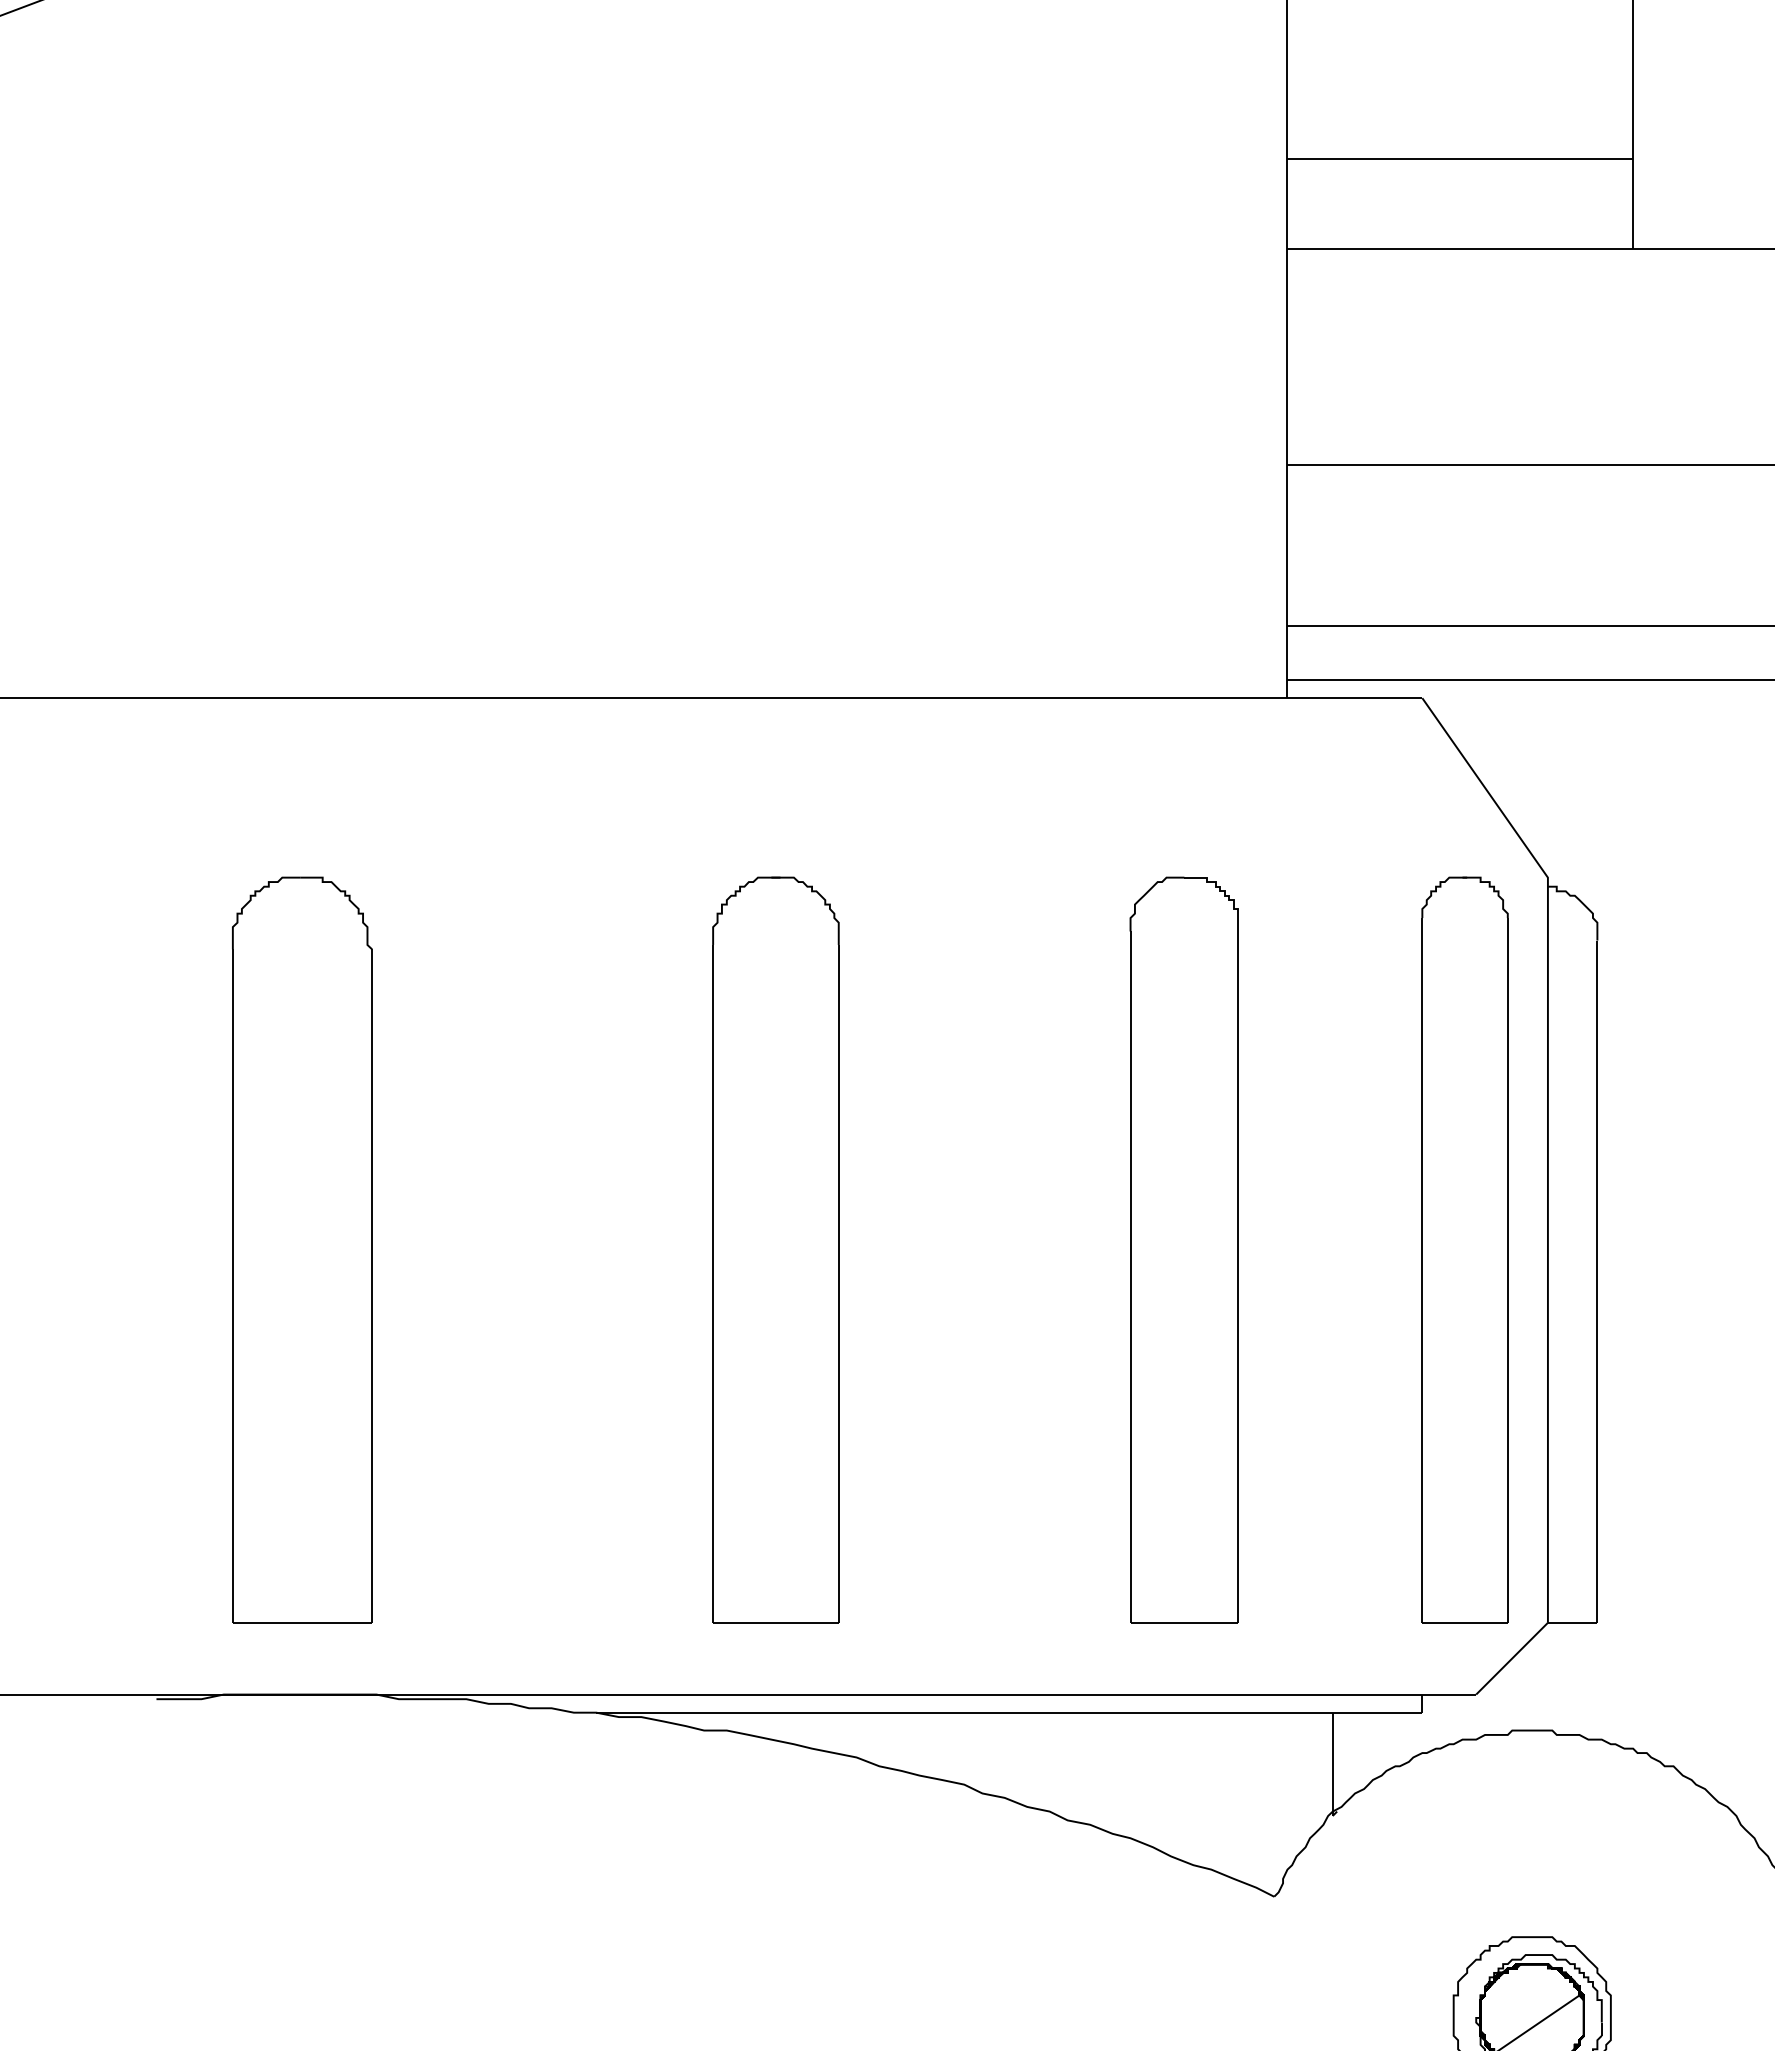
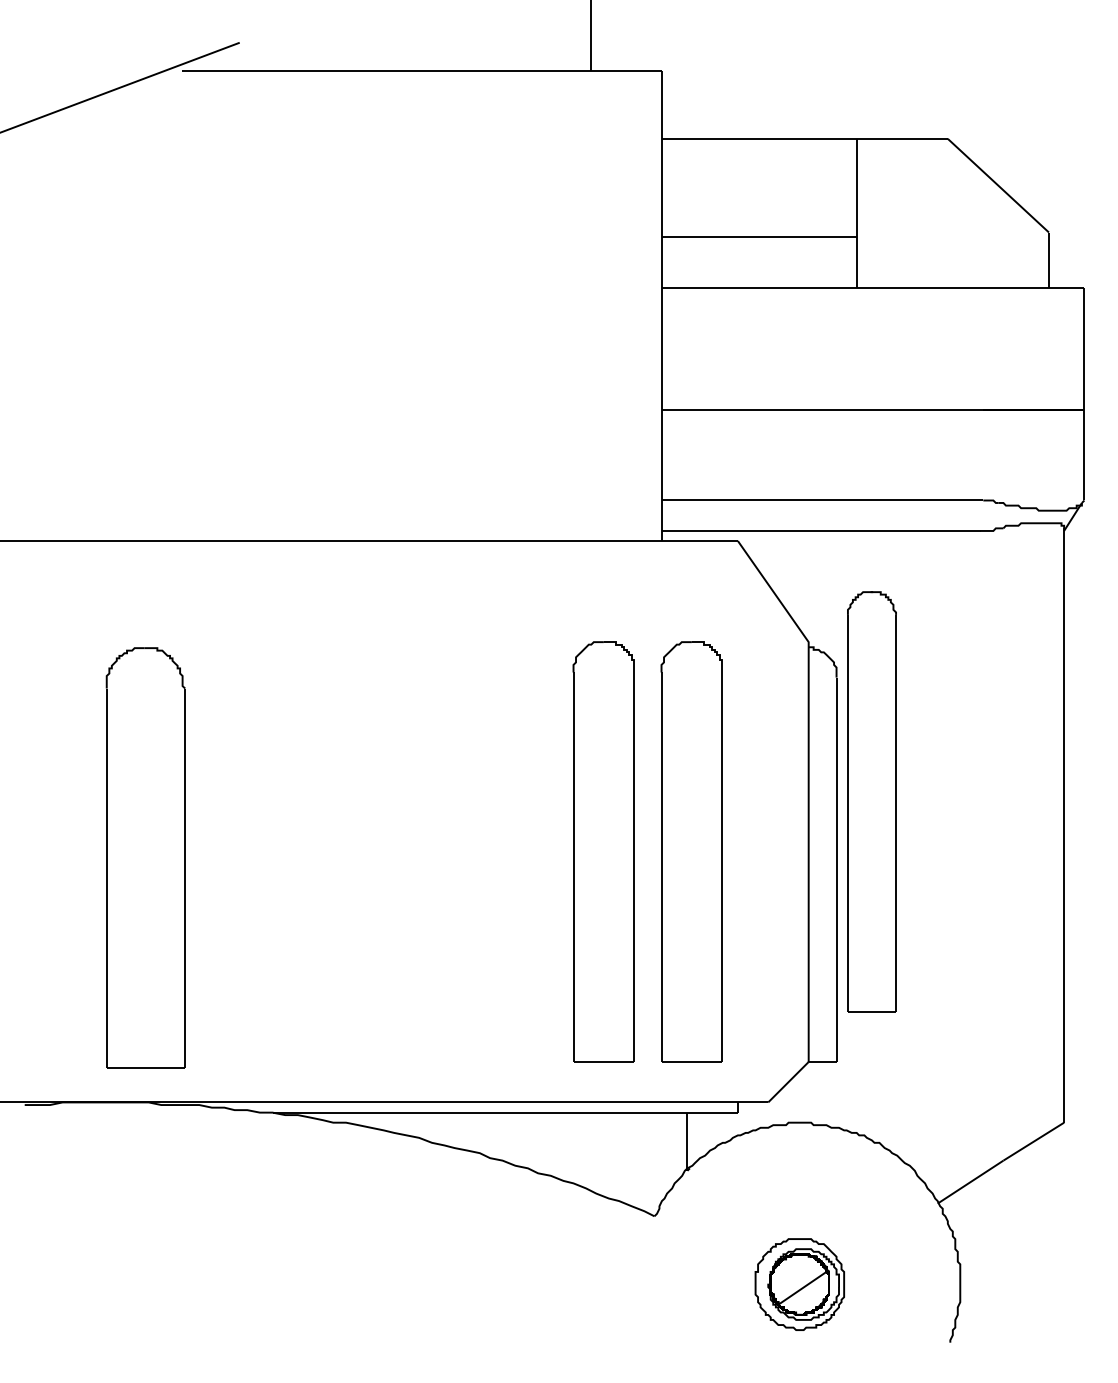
part: (301, 1249) -> (145, 857), moved
part: (775, 1249) -> (373, 851), removed
part: (1339, 1249) -> (691, 851), added
part: (1464, 1249) -> (871, 801), moved

